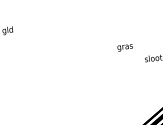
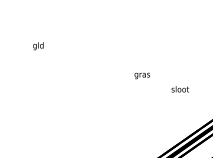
text: (125, 47) -> (142, 75), moved

